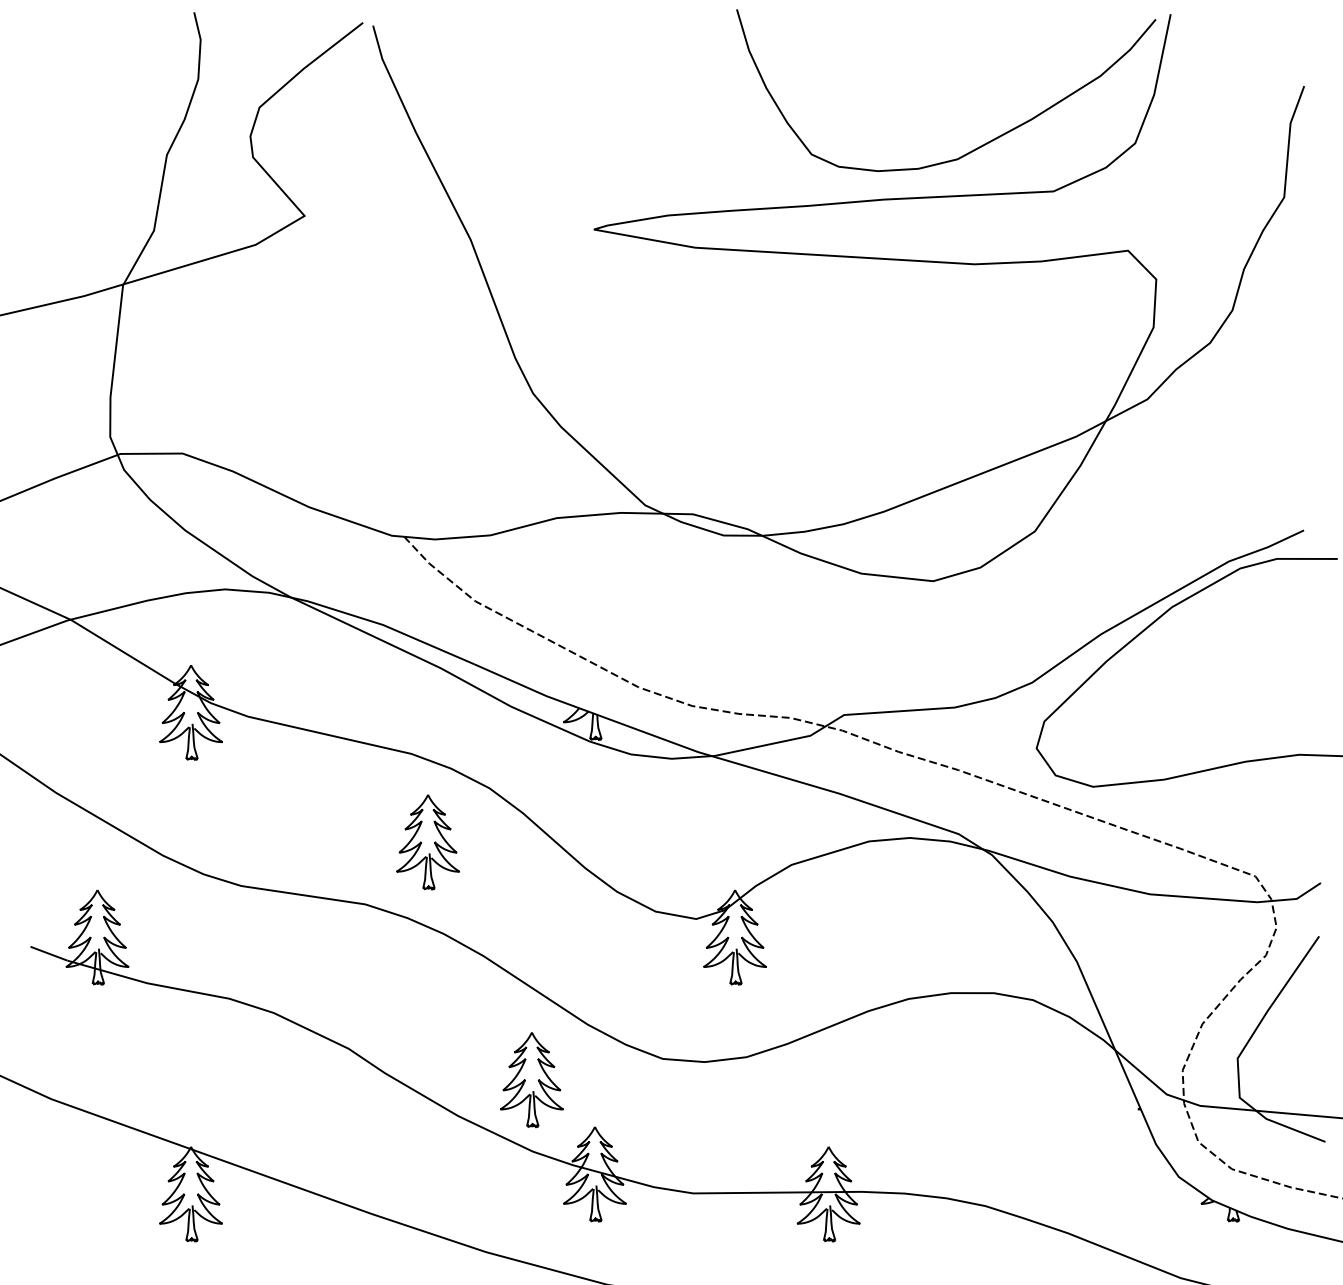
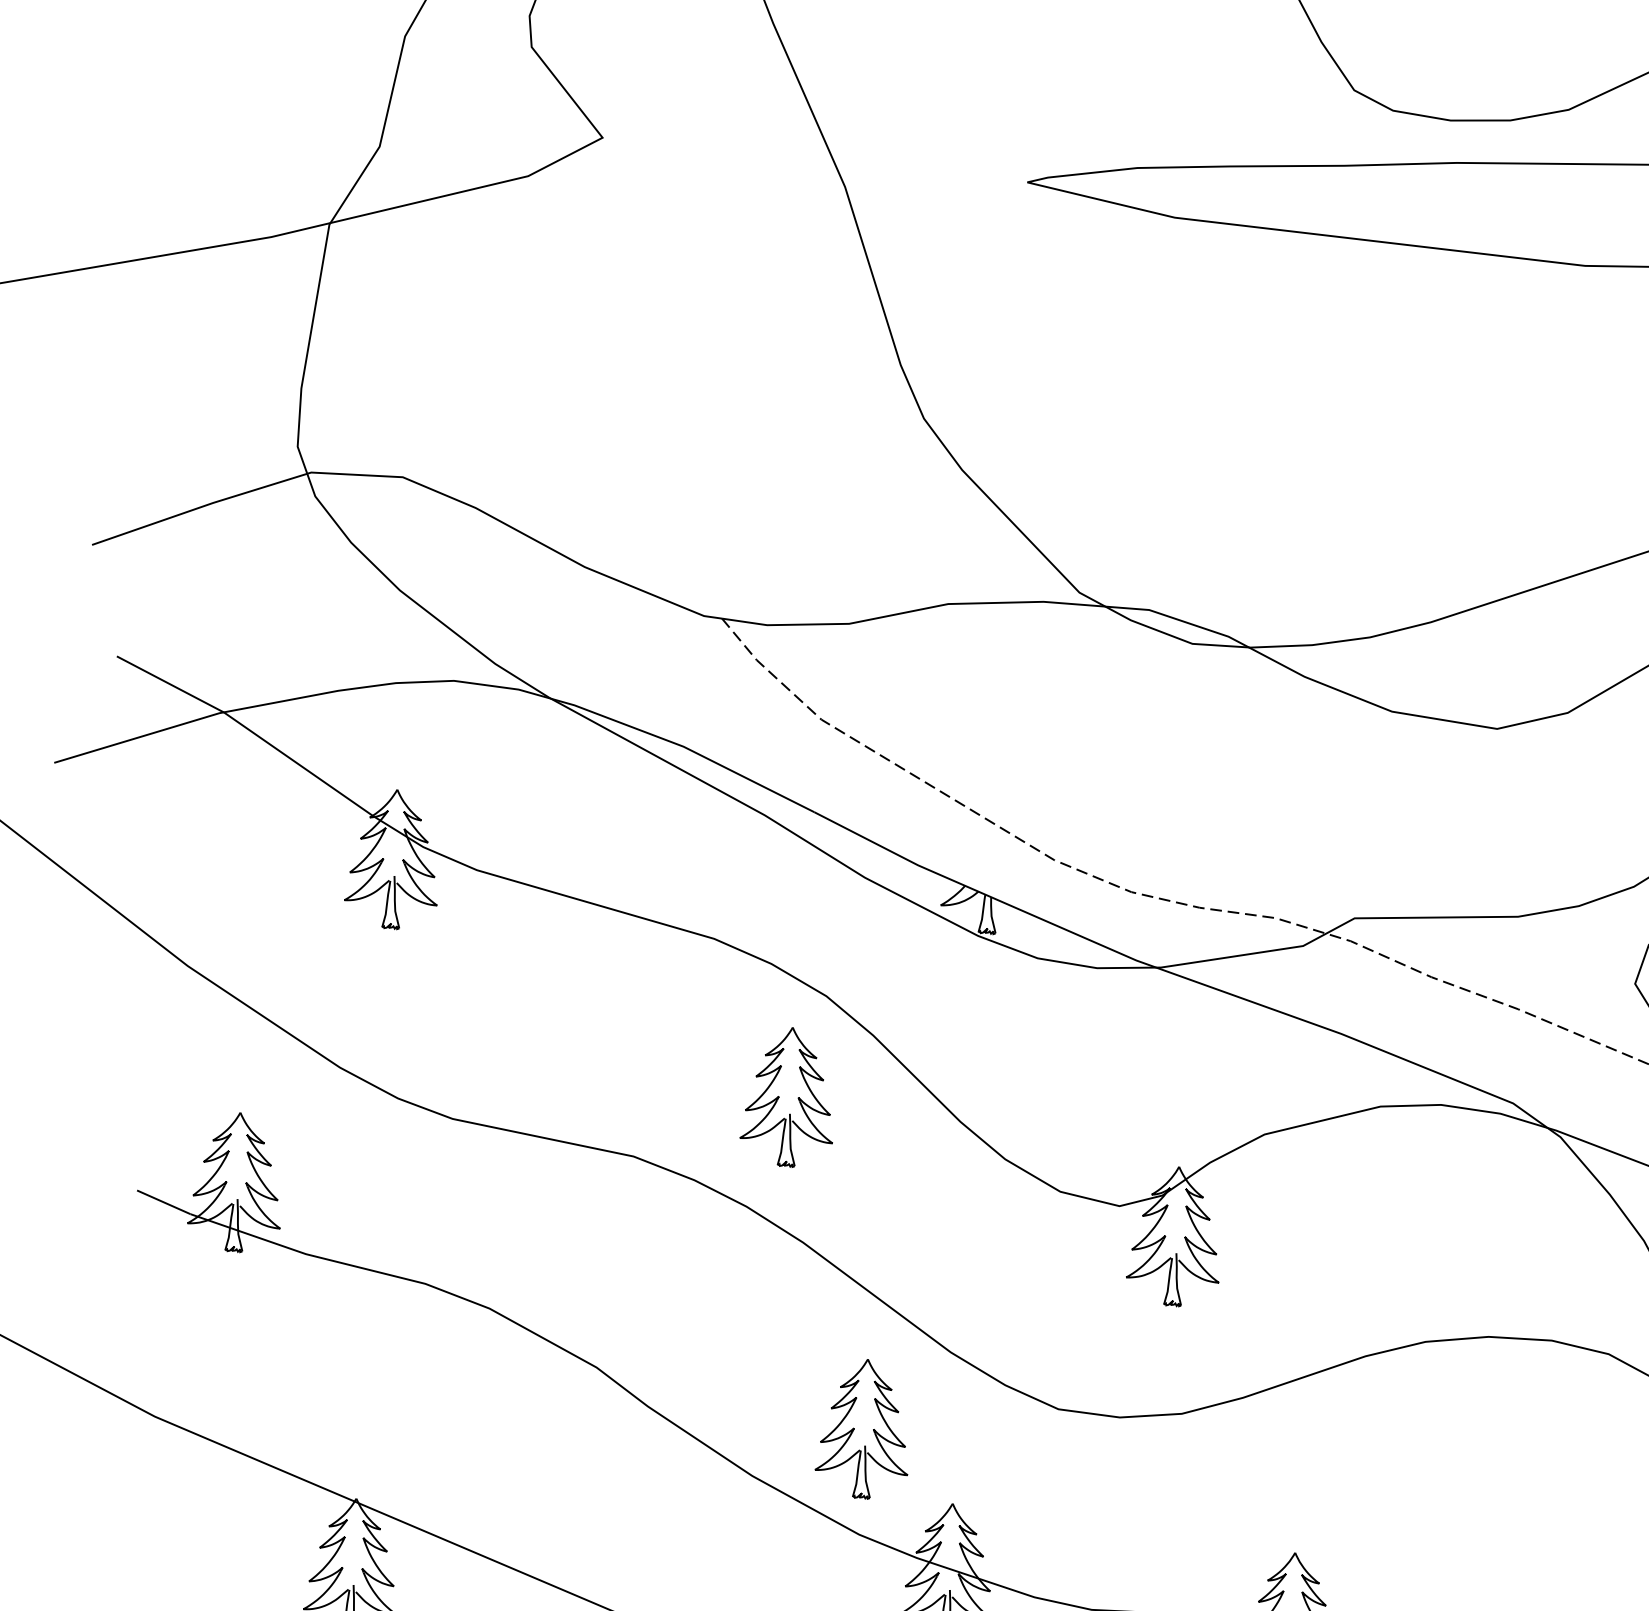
part: (427, 842) -> (787, 1097), moved

